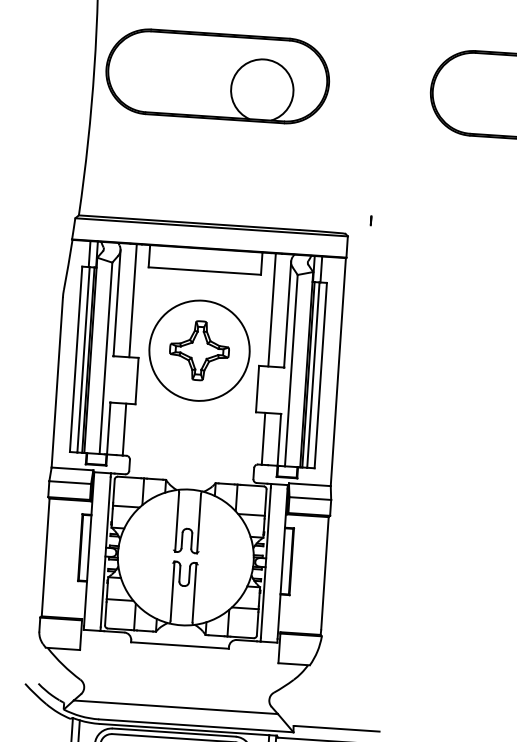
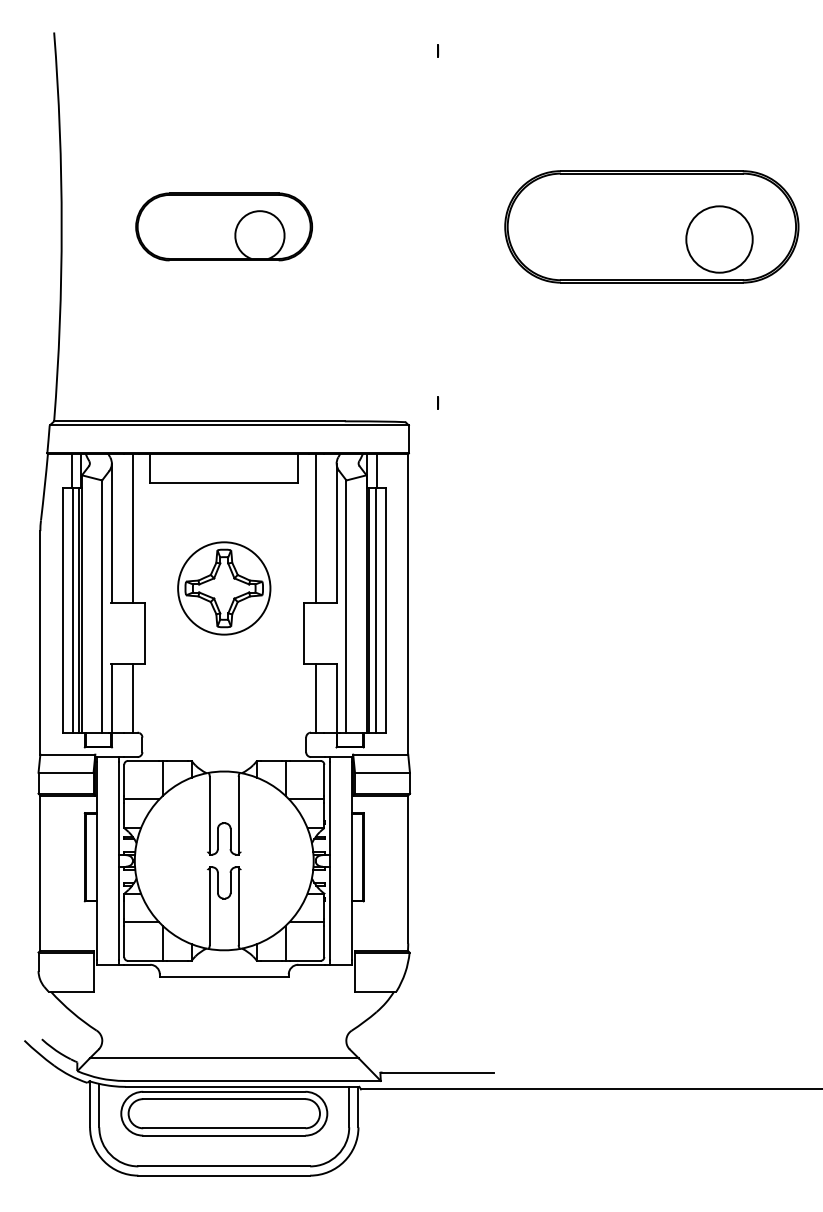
part: (217, 76) -> (223, 226), size x0.6
circle: (199, 350) -> (224, 588), size x0.7

